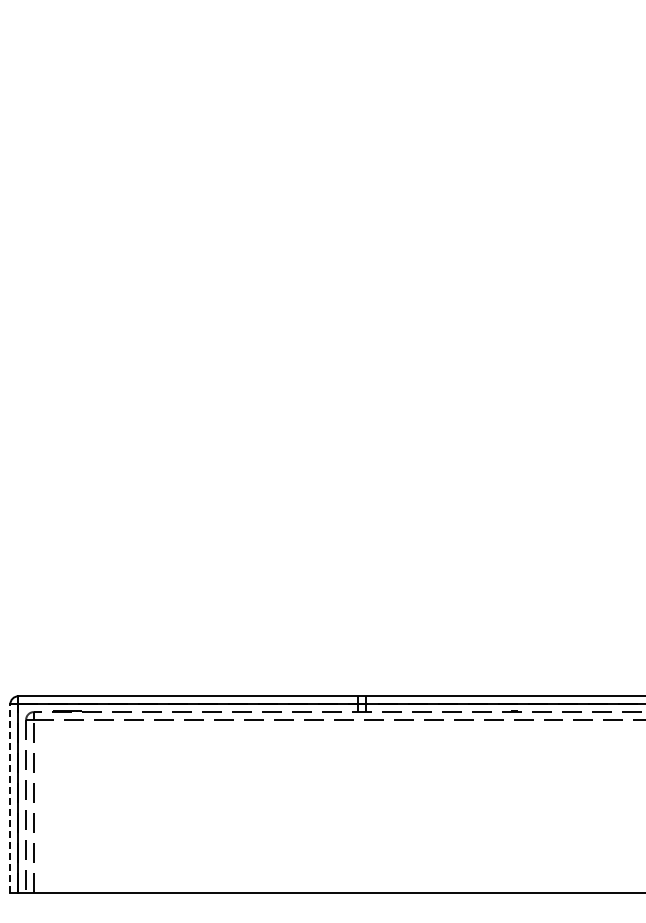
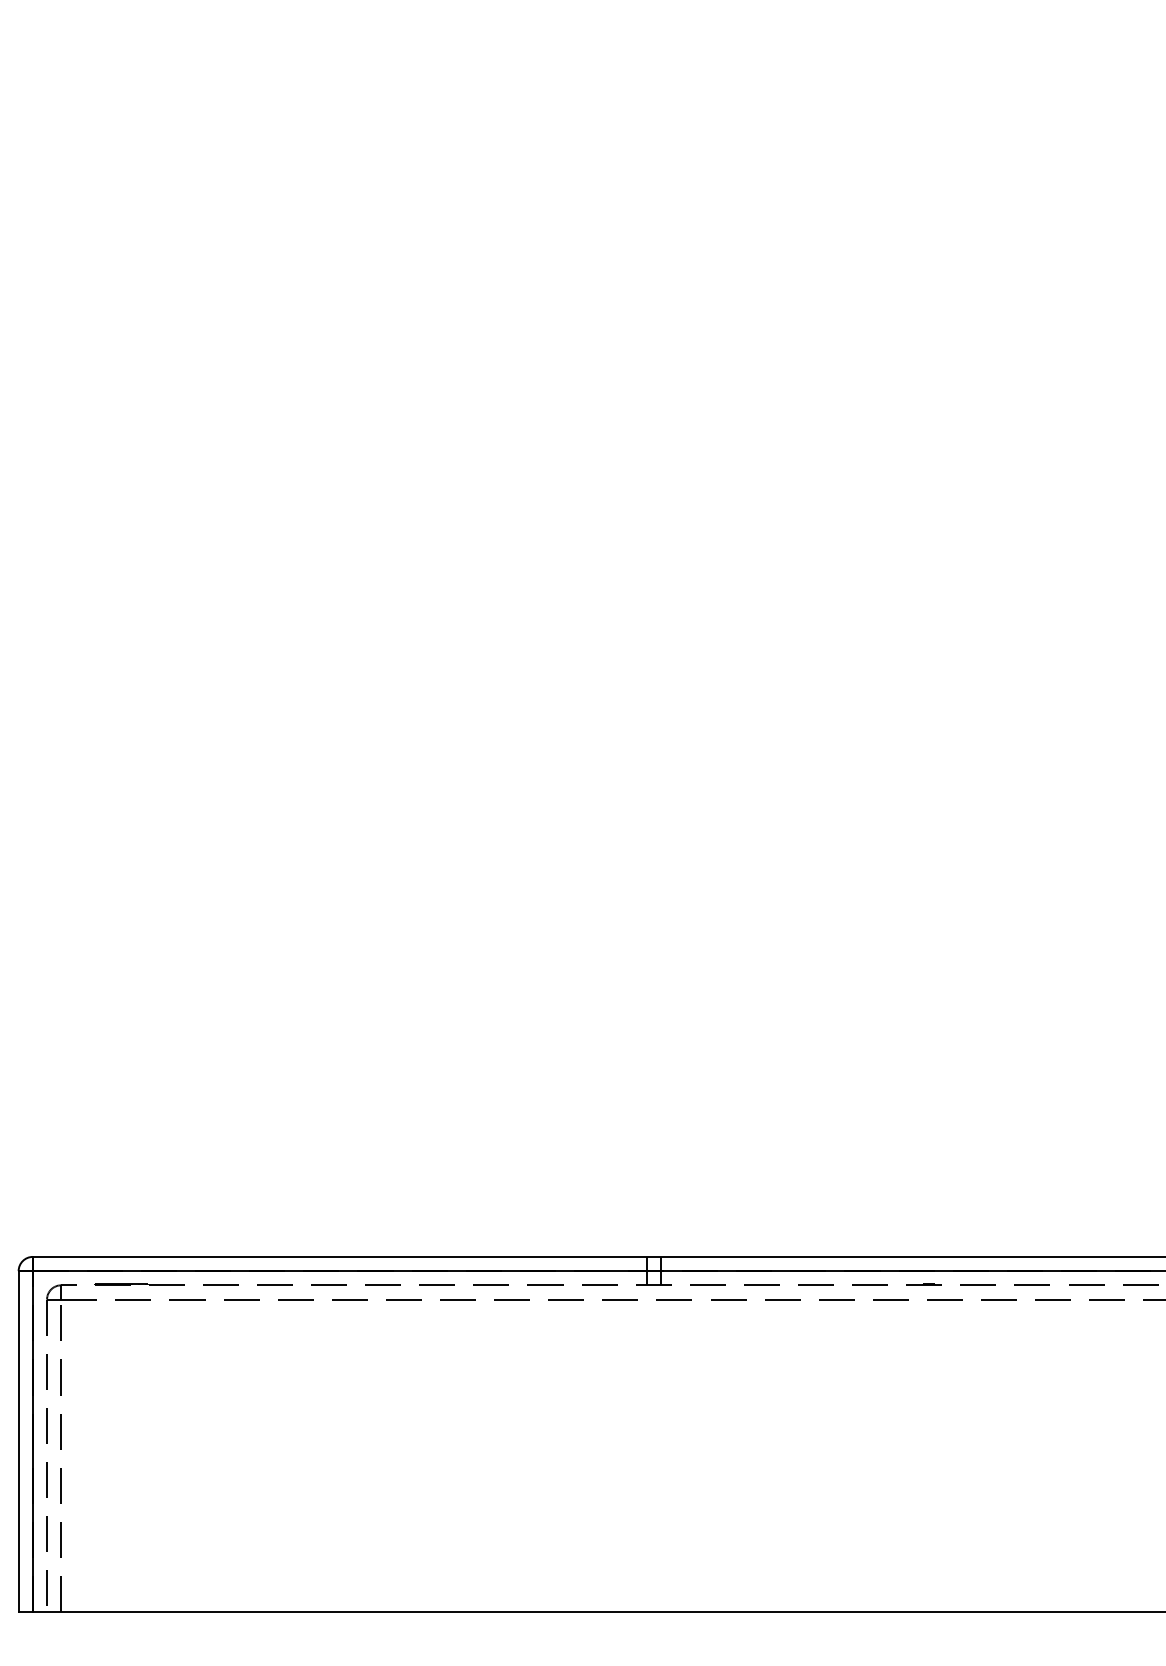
line: (10, 798) -> (18, 1441), dashed -> solid

